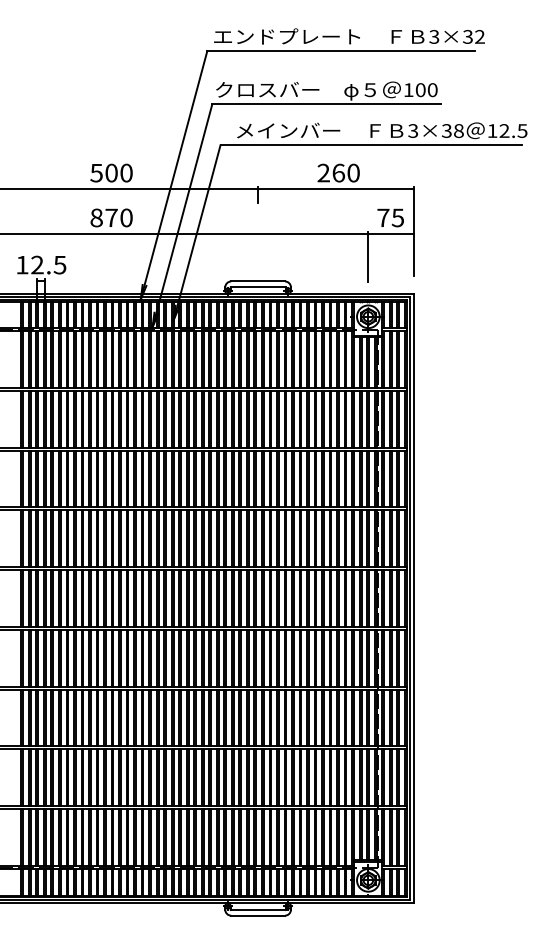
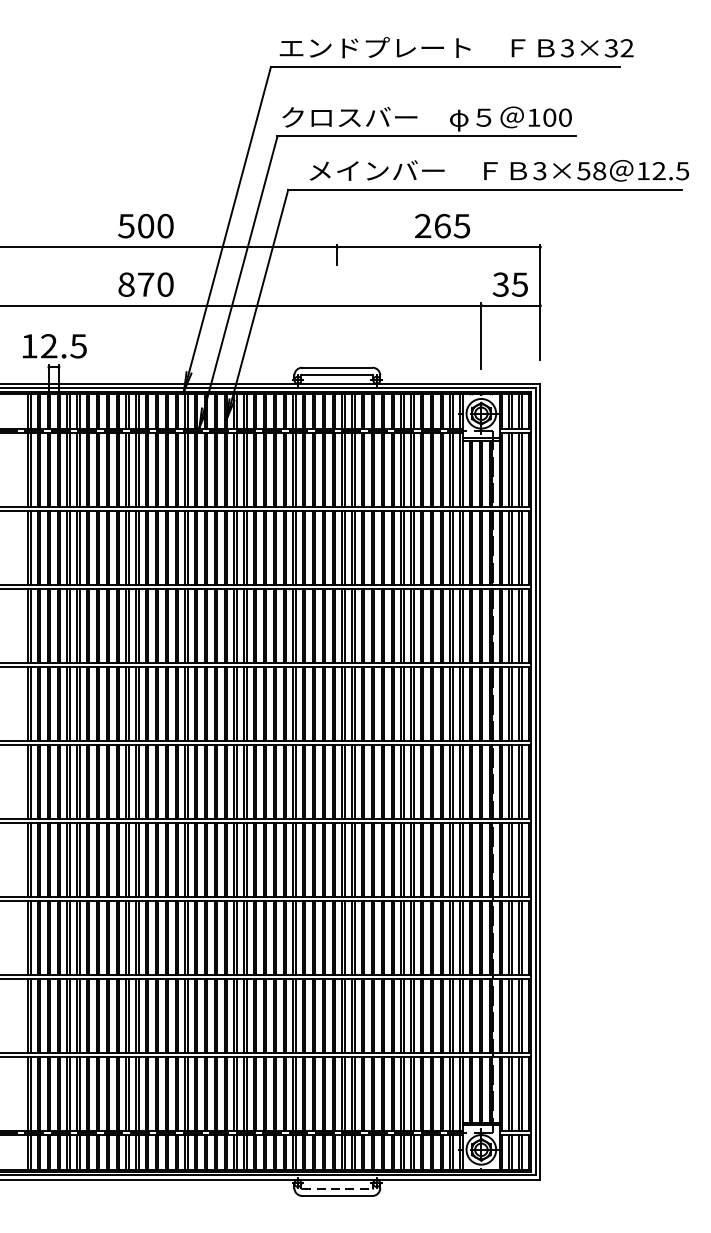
text: (446, 130) -> (583, 170), 3×38 -> 3×58
text: (353, 172) -> (461, 225), 260 -> 265
text: (383, 217) -> (501, 284), 75 -> 35
line: (258, 910) -> (337, 1189), solid -> dashed

